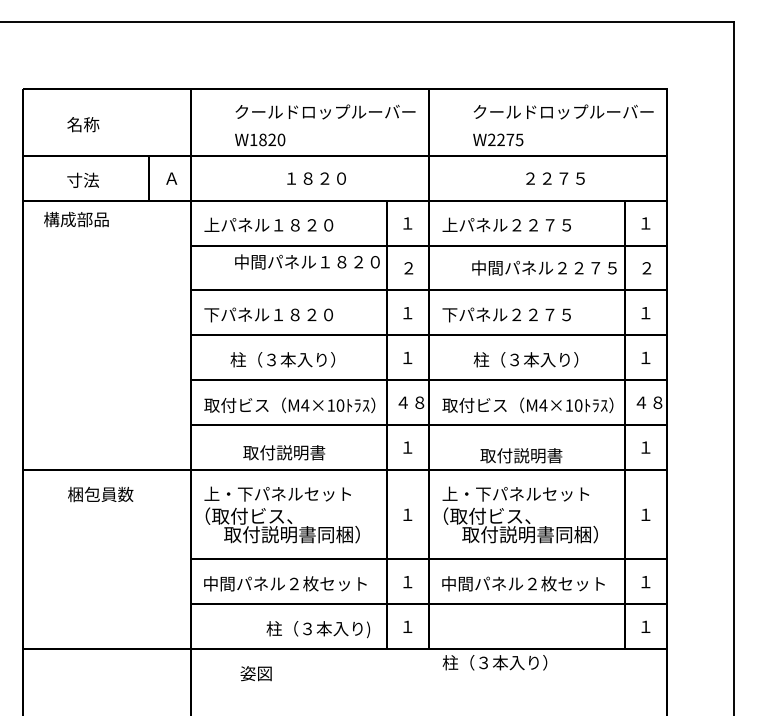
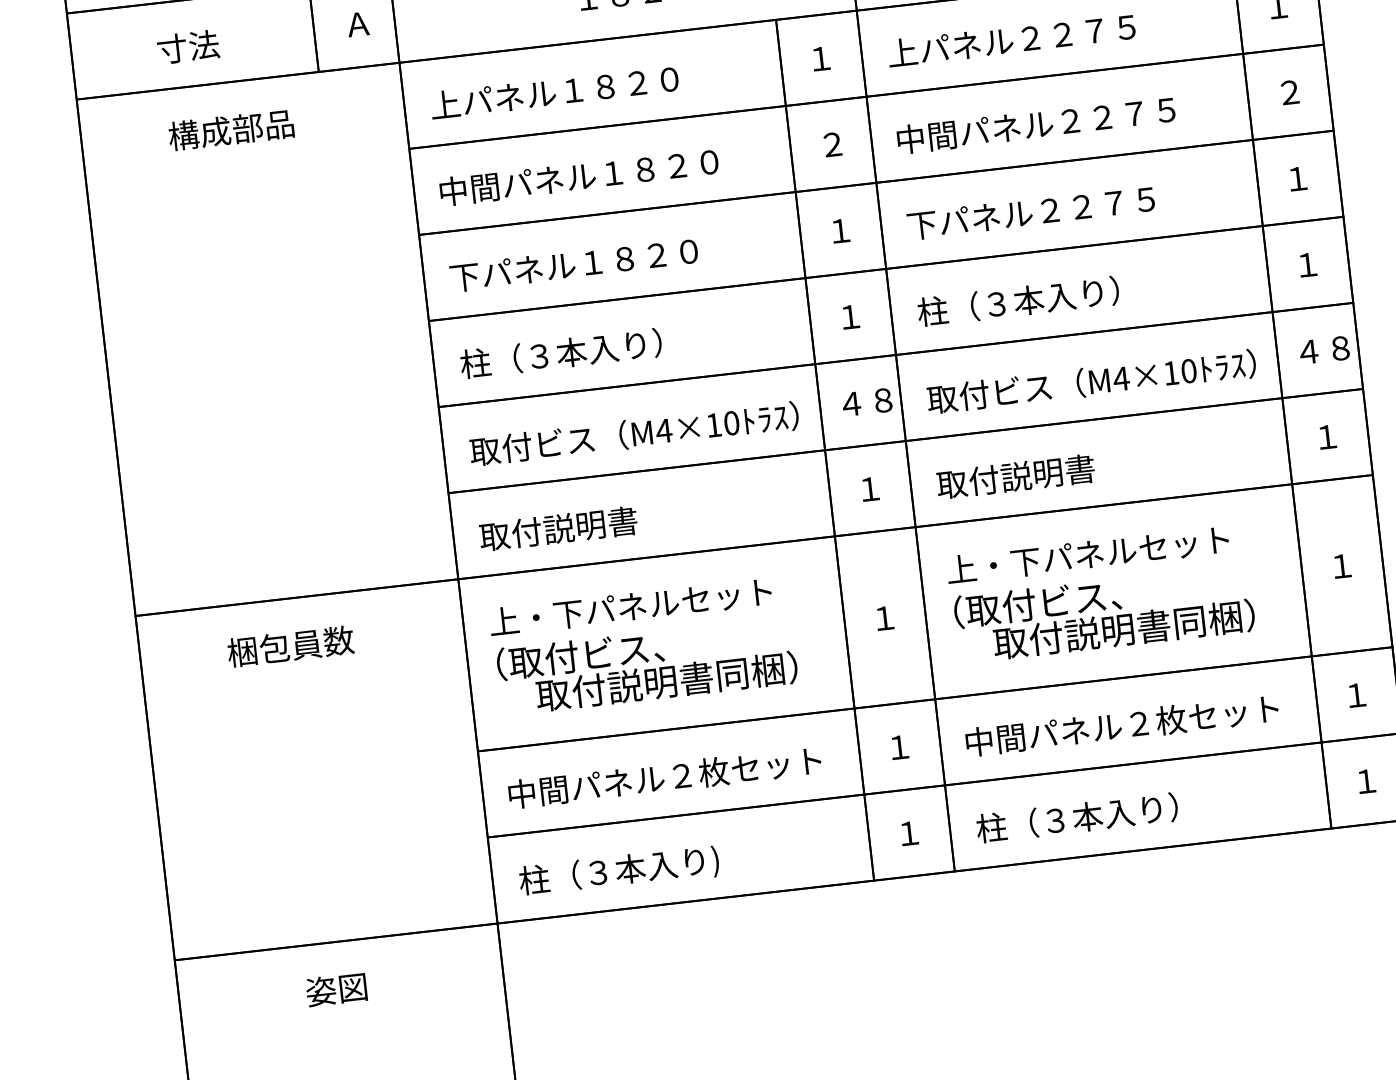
text: (76, 219) -> (231, 129), moved
text: (307, 261) -> (579, 175), moved
text: (544, 267) -> (1036, 123), moved
text: (282, 359) -> (560, 353), moved
text: (525, 359) -> (1017, 301), moved
text: (284, 452) -> (558, 528), moved
text: (521, 455) -> (1015, 476), moved
text: (318, 629) -> (619, 871), moved
text: (494, 662) -> (1076, 817), moved
text: (255, 673) -> (335, 989), moved

